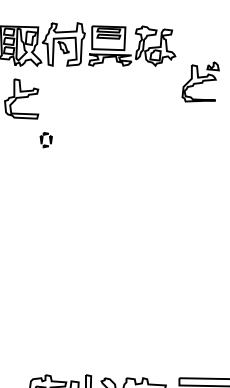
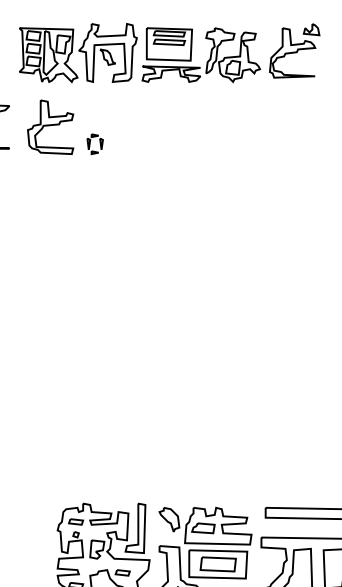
part: (200, 81) -> (294, 50), moved
part: (45, 140) -> (94, 144), moved

